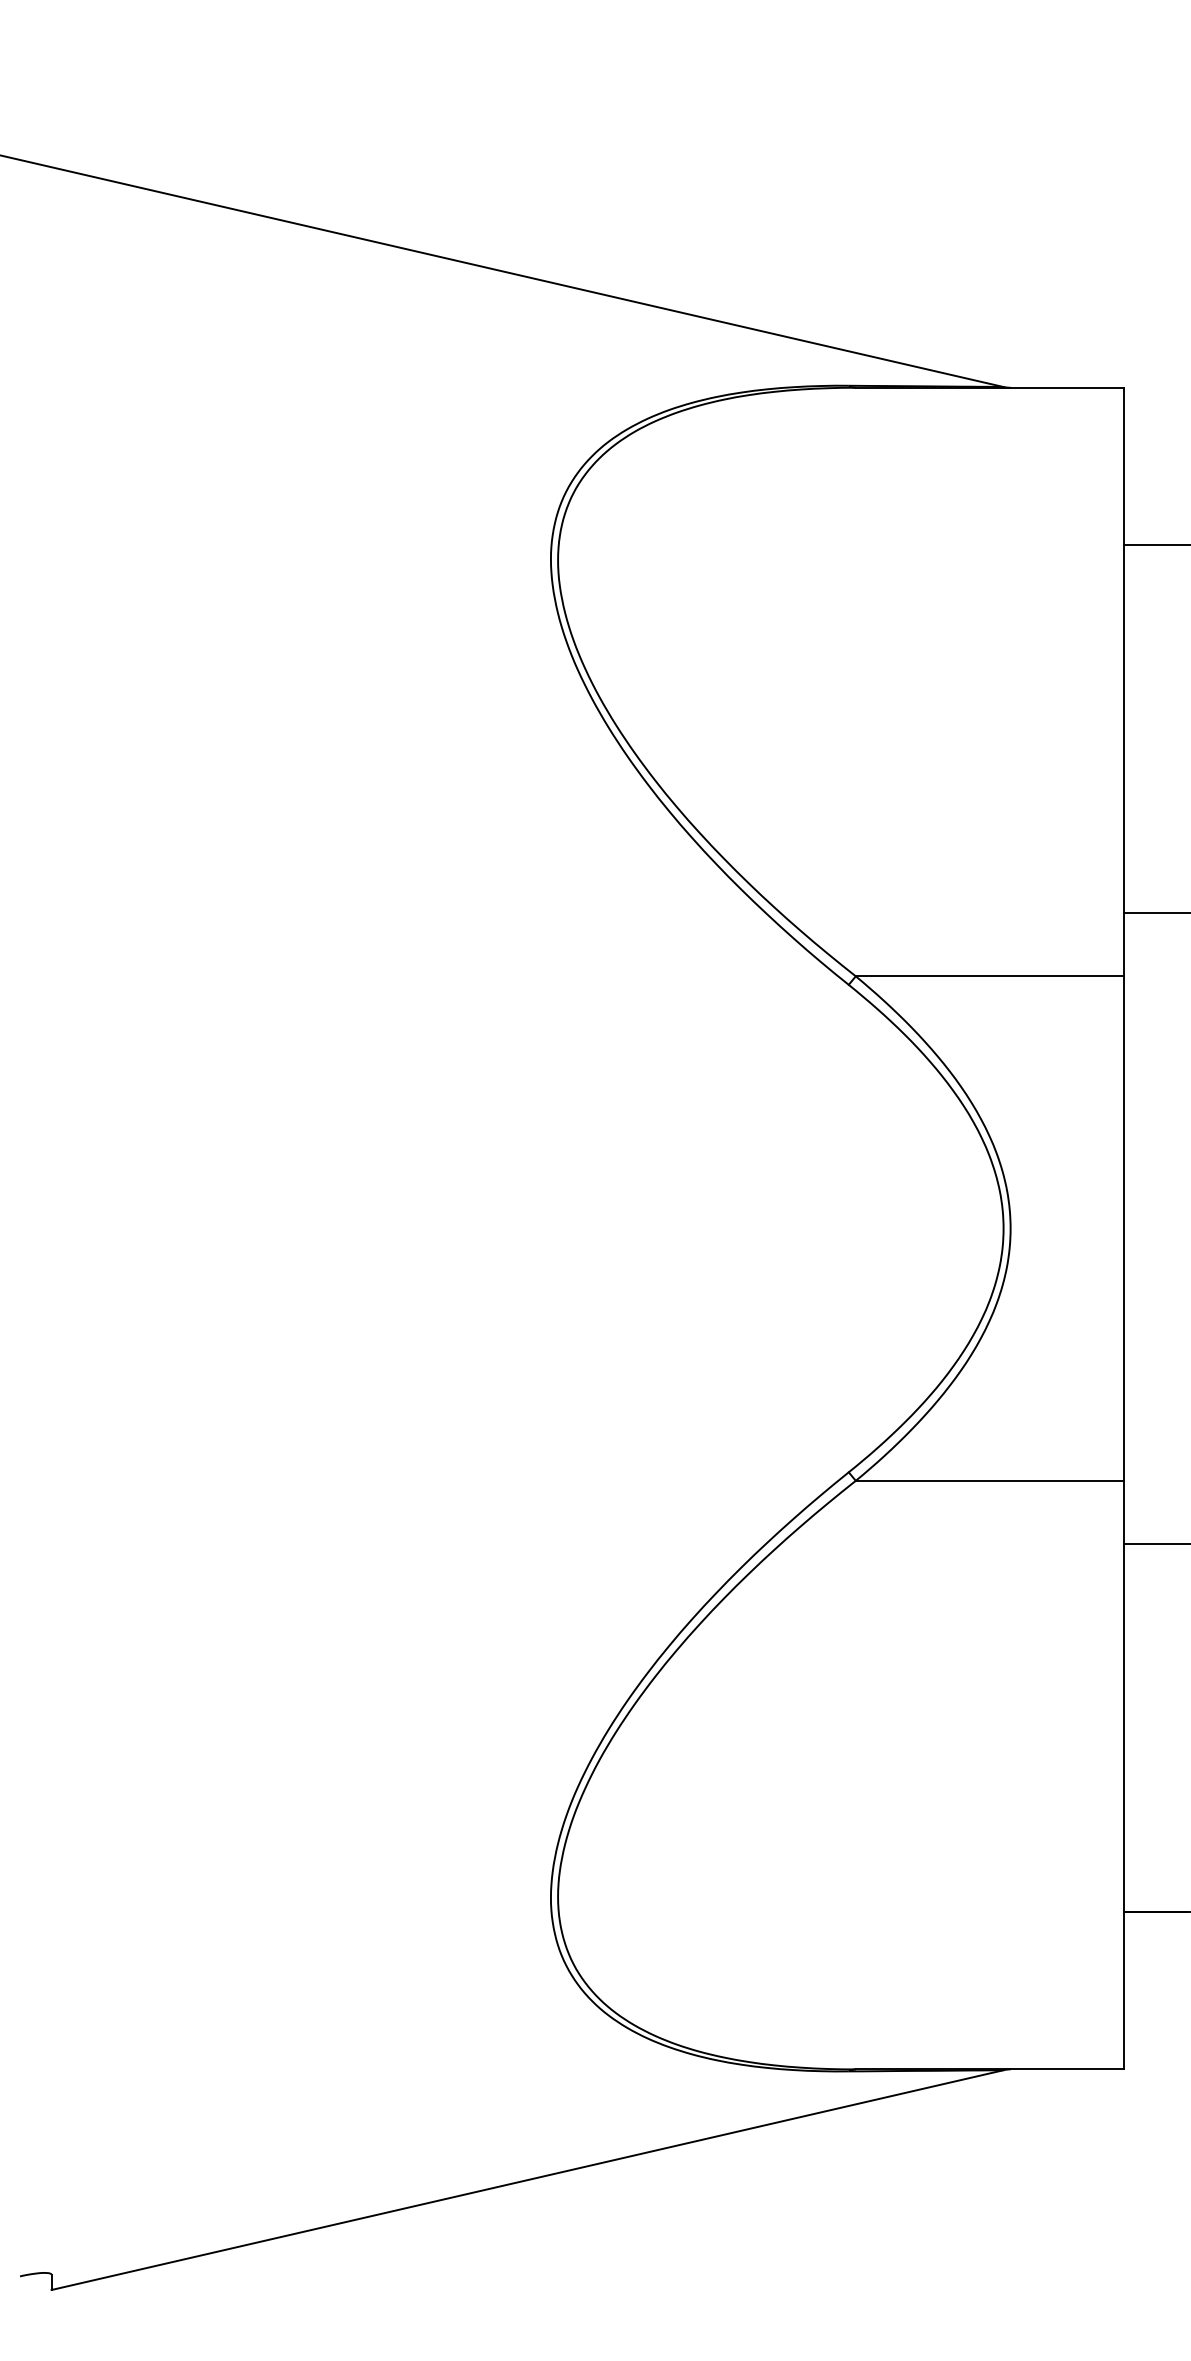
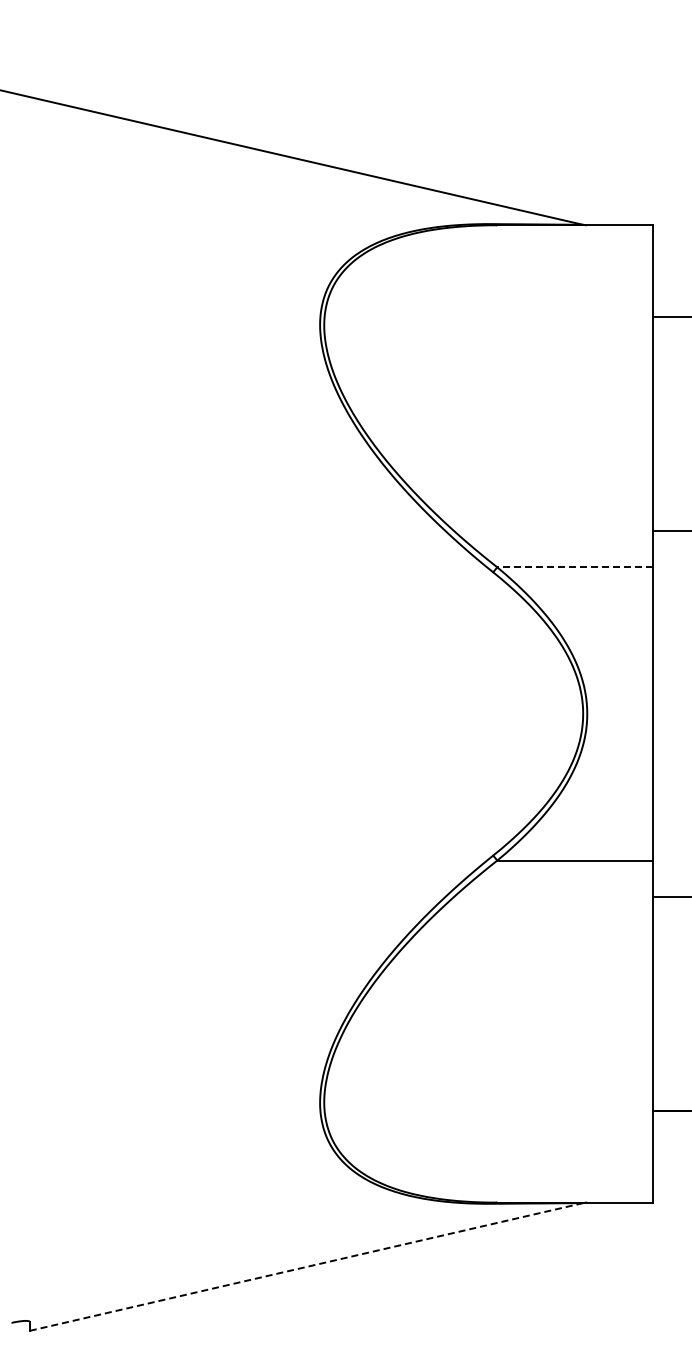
line: (990, 976) -> (575, 567), solid -> dashed
line: (527, 2179) -> (306, 1266), solid -> dashed

